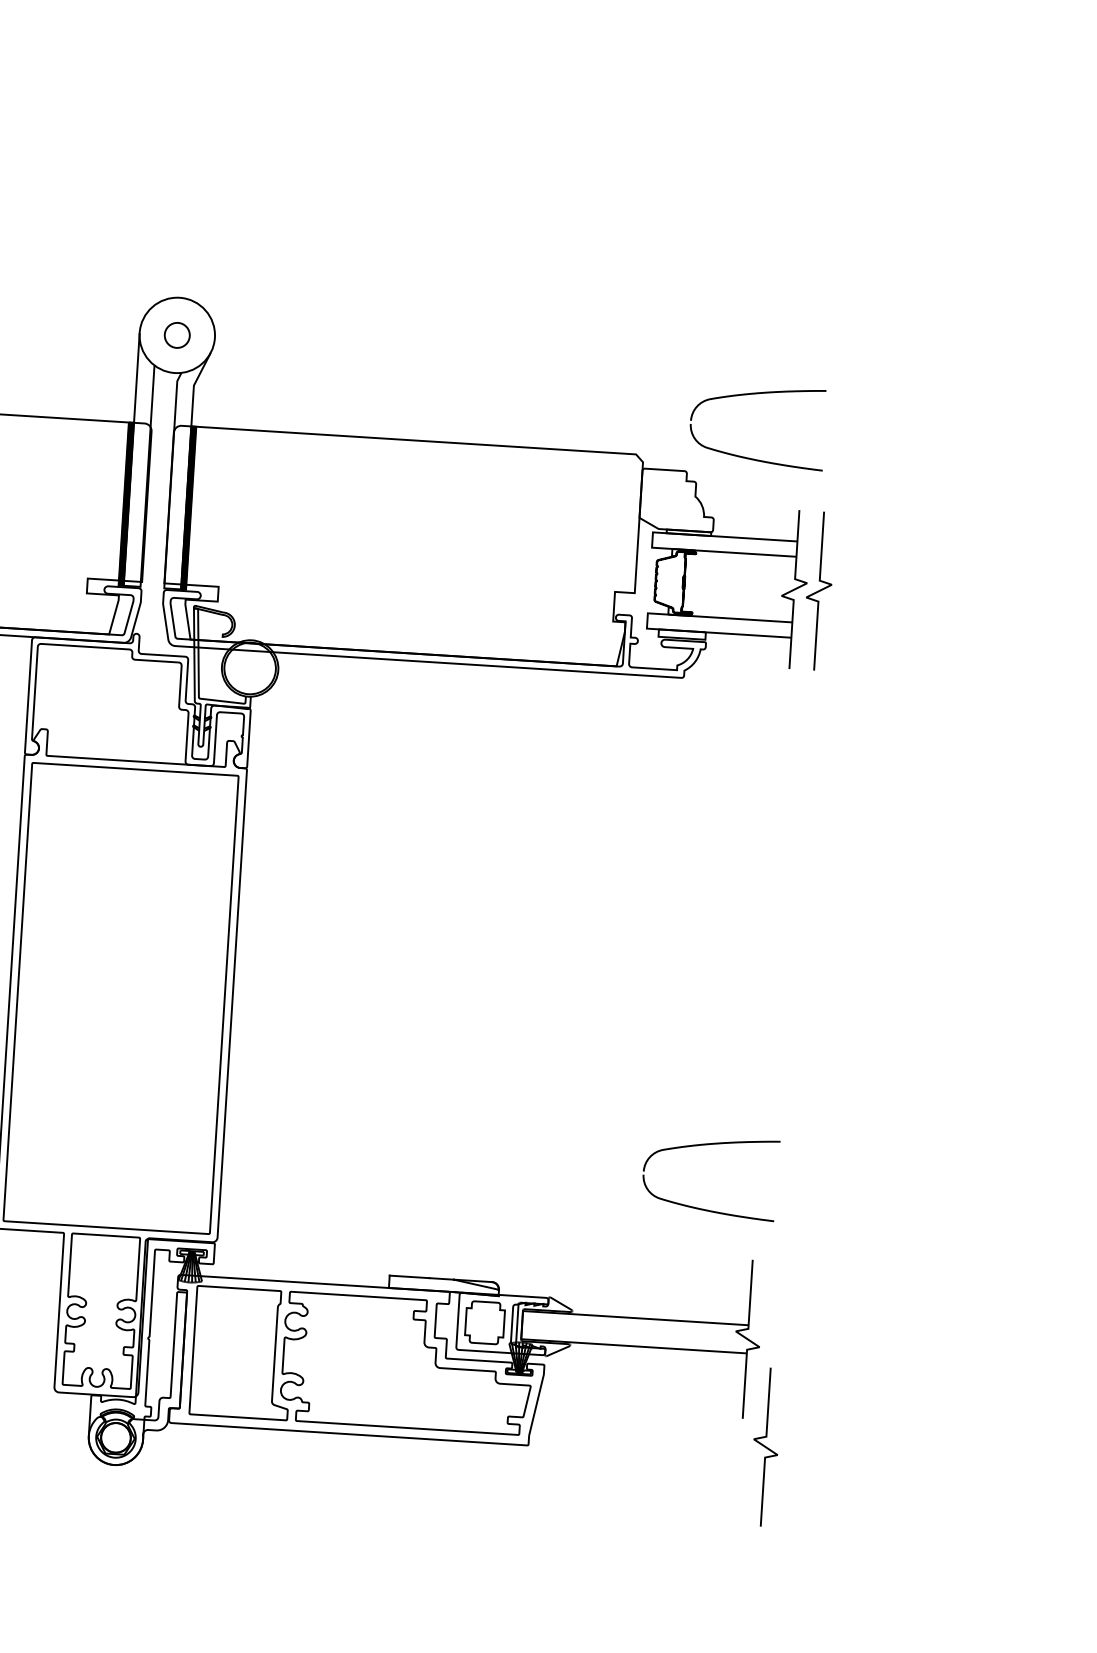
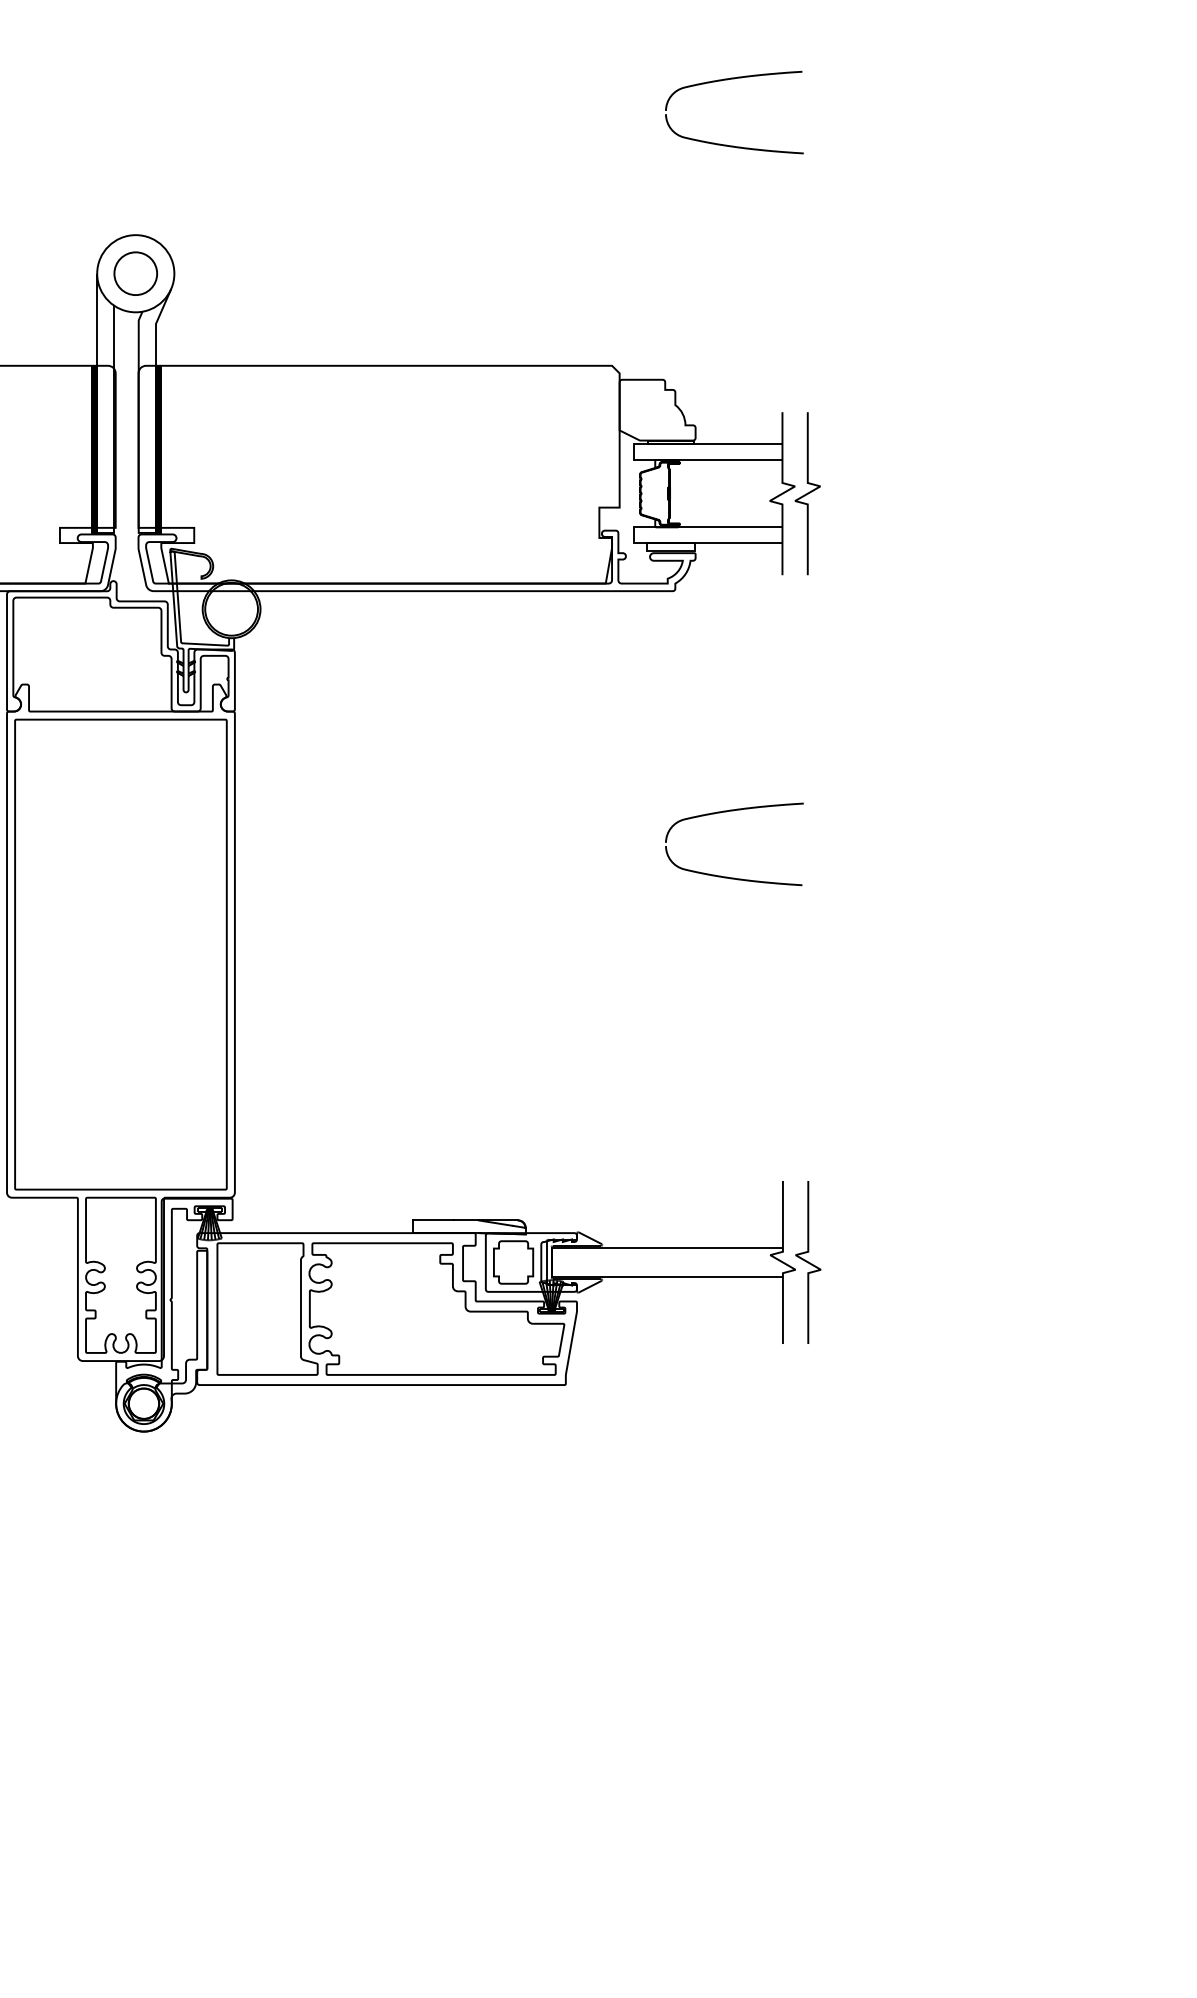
circle: (177, 335) -> (135, 273), size x1.67
part: (752, 394) -> (727, 80), moved
part: (701, 1208) -> (727, 876), moved
curve: (765, 1447) -> (808, 1262), moved

